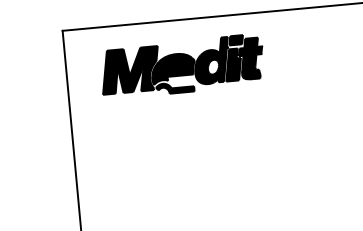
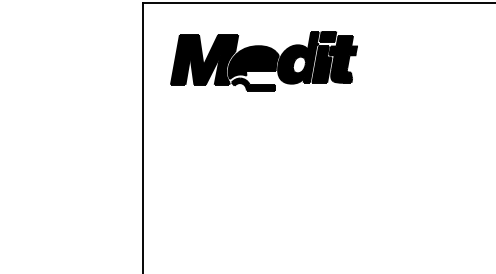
part: (181, 67) -> (263, 61), moved

